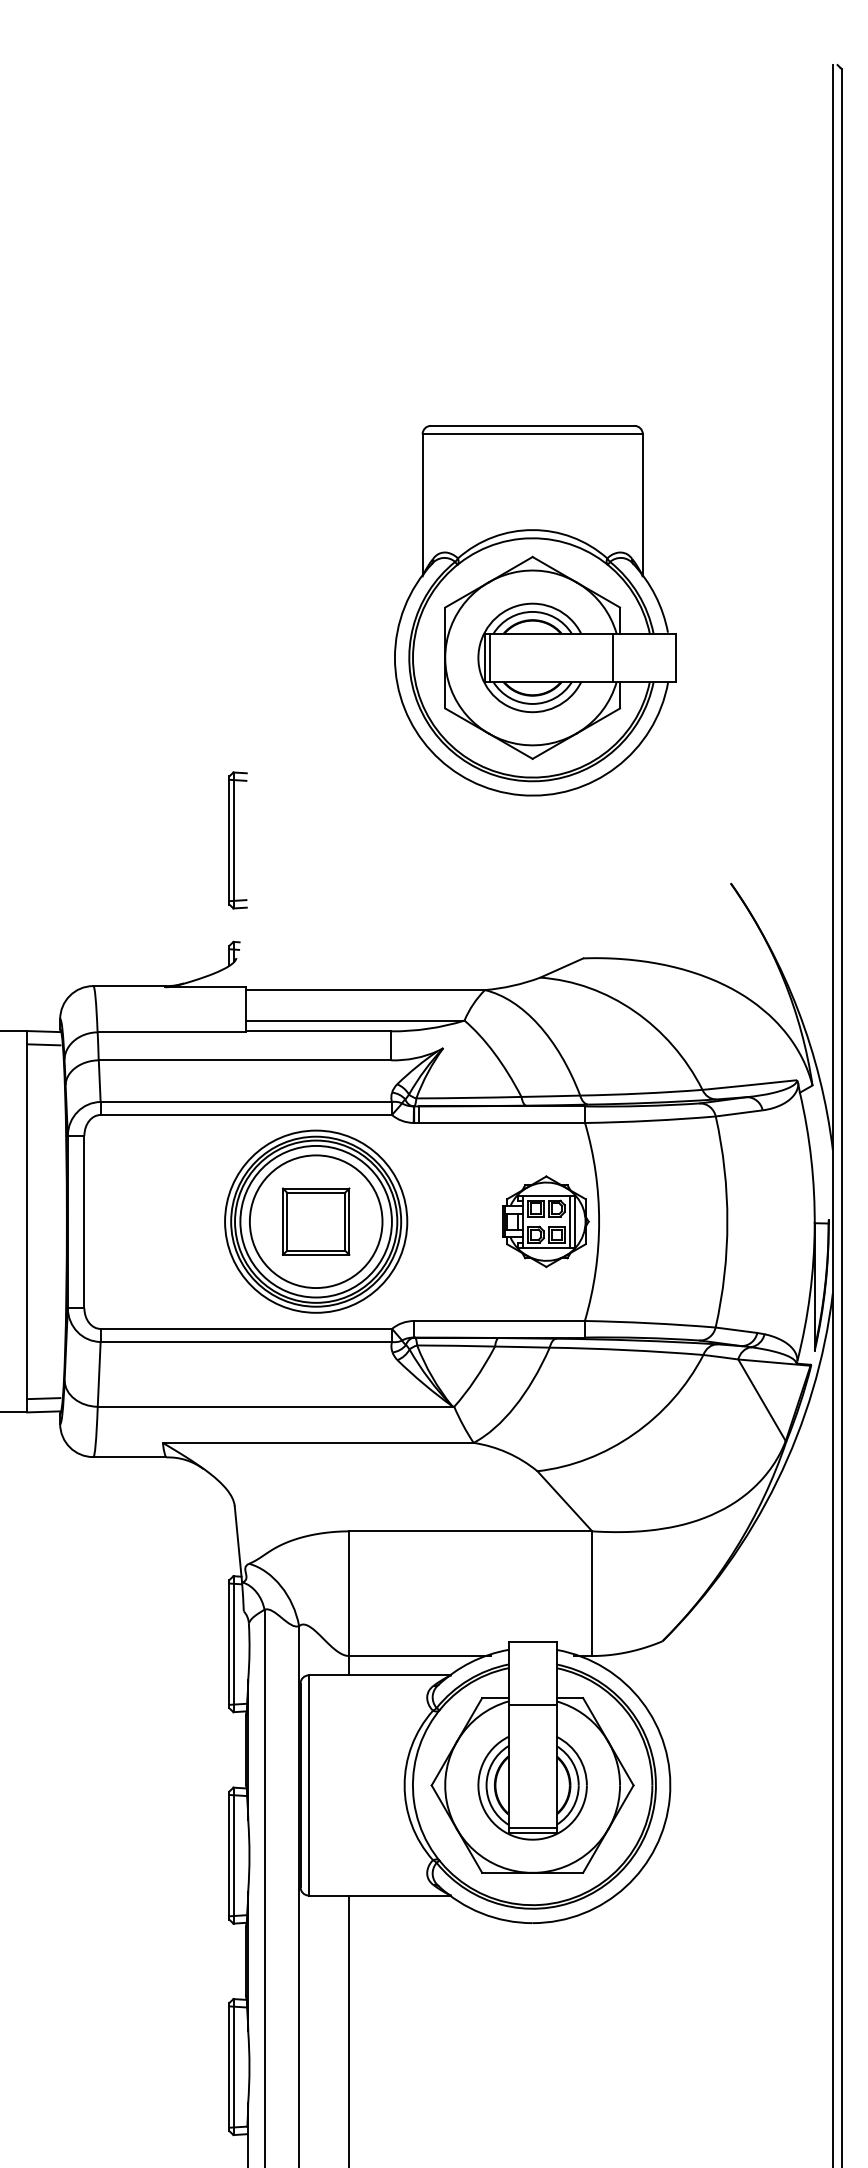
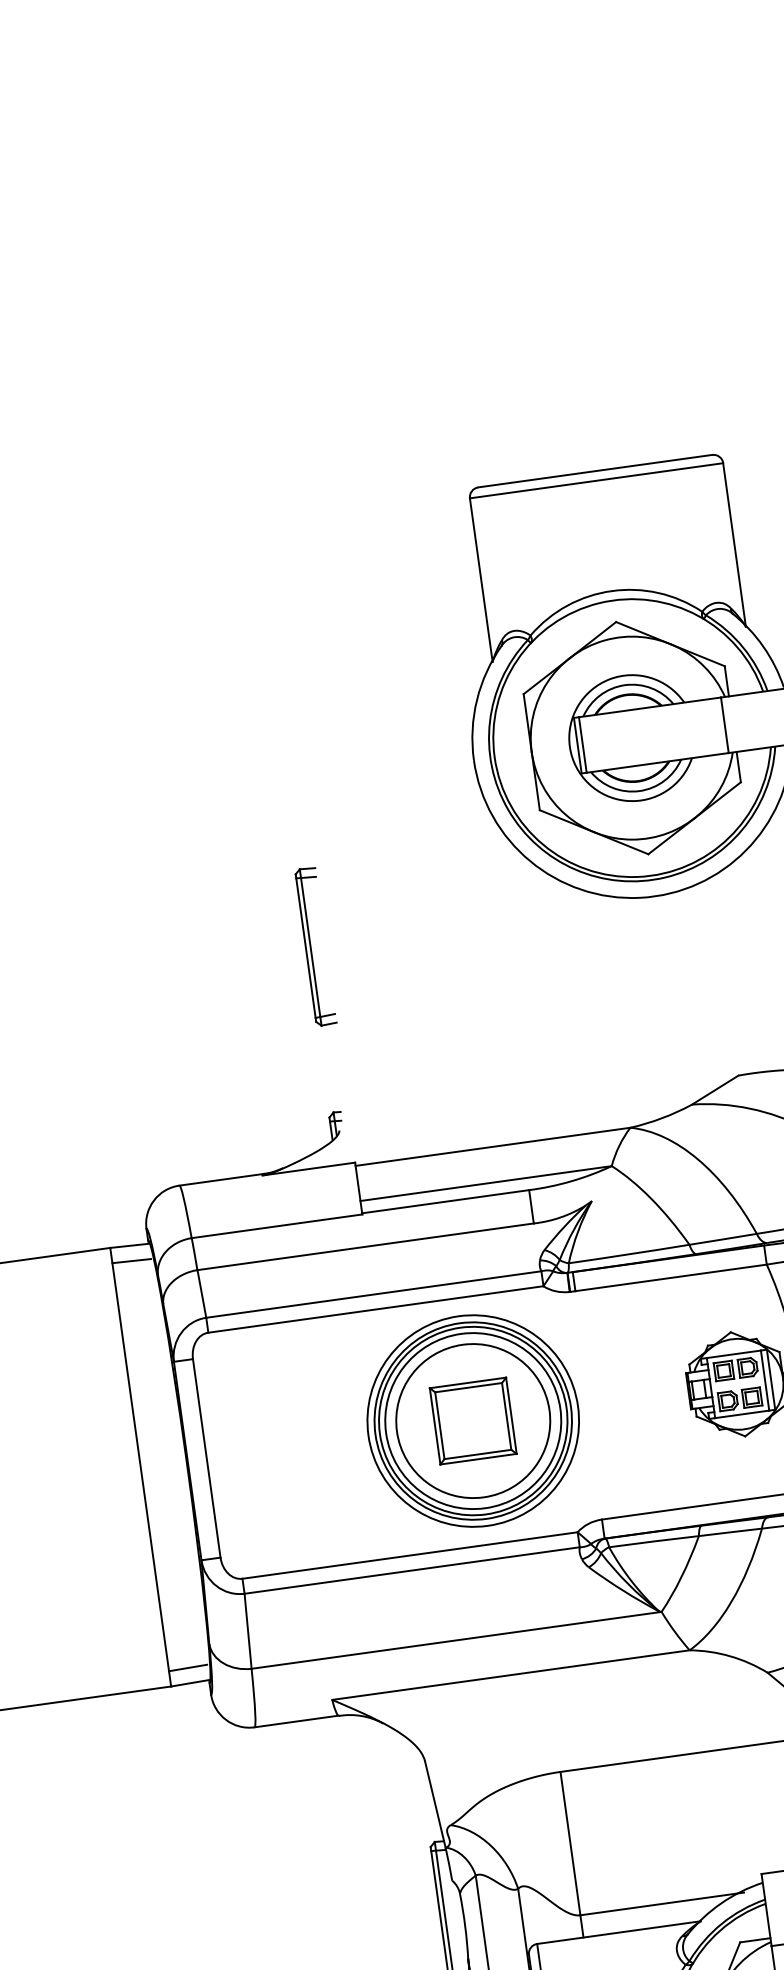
part: (237, 840) -> (315, 946), moved

